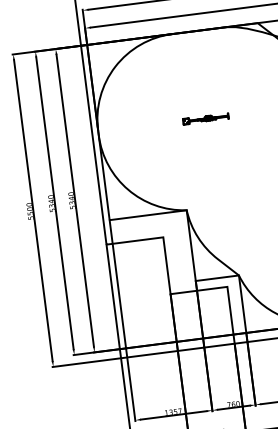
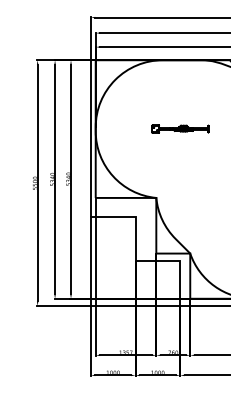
part: (205, 119) -> (179, 129), size x1.6

